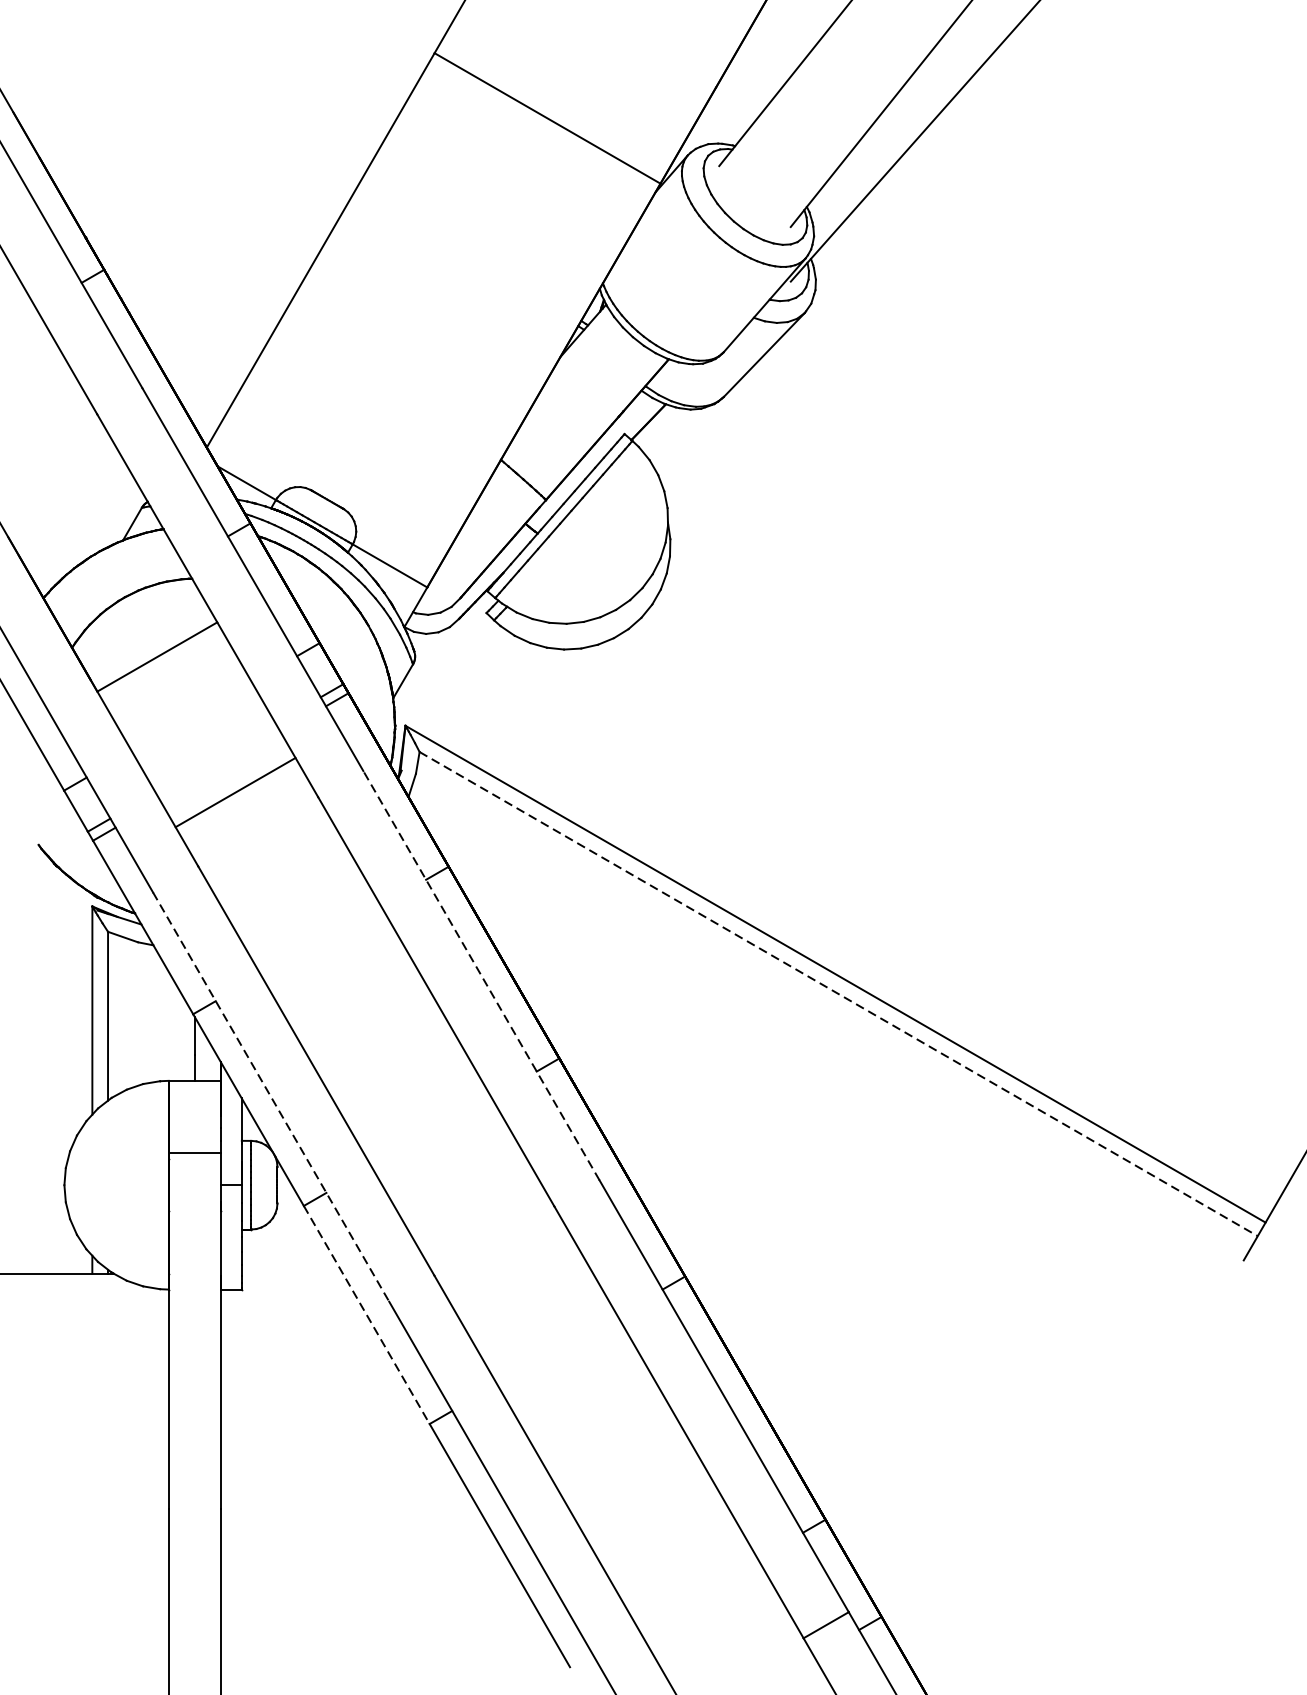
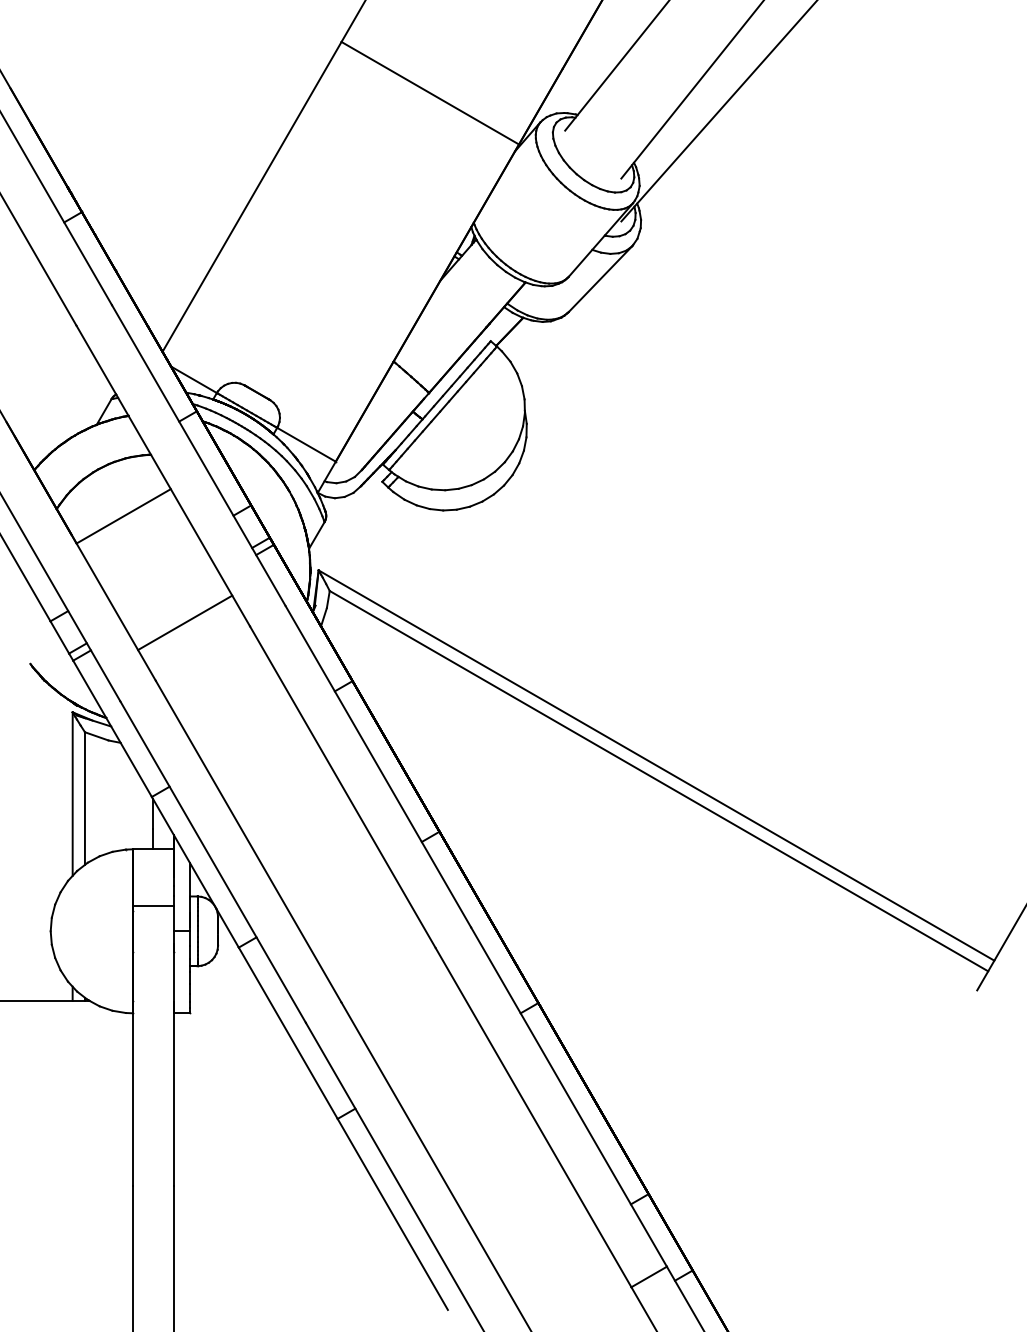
line: (481, 975) -> (378, 766), dashed -> solid
line: (839, 994) -> (659, 781), dashed -> solid
line: (271, 1097) -> (213, 862), dashed -> solid
line: (367, 1315) -> (288, 1033), dashed -> solid

